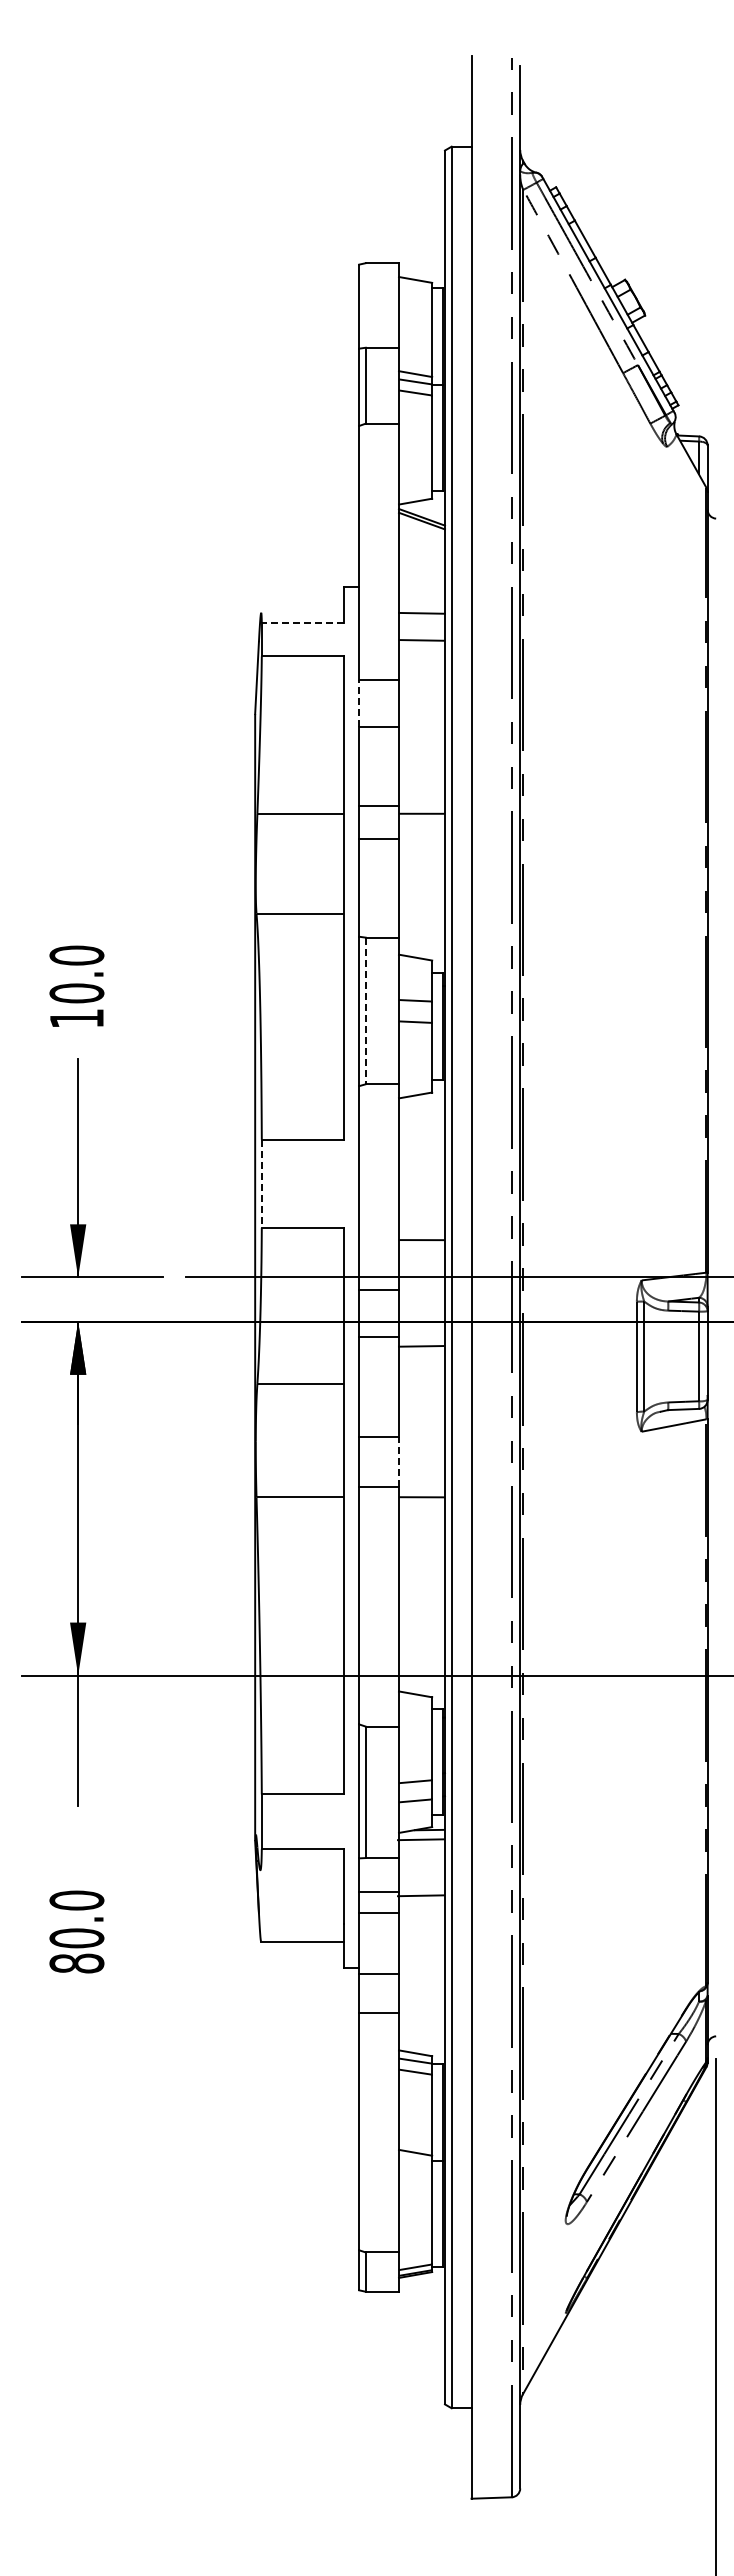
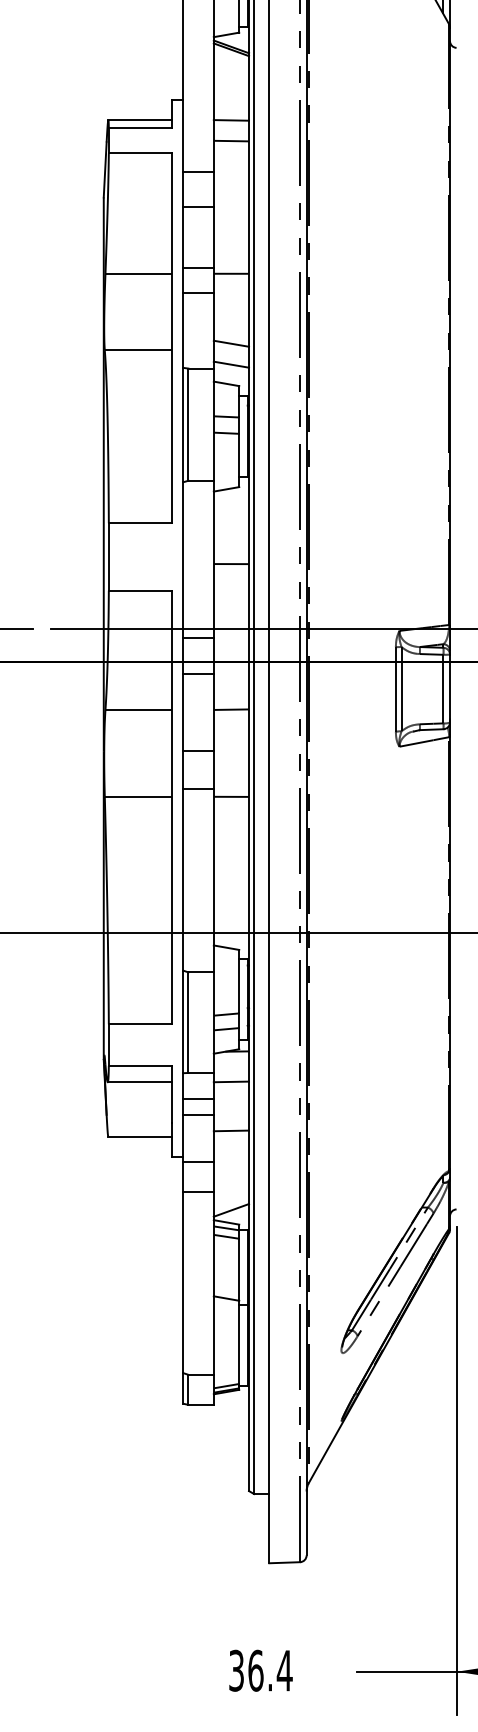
line: (302, 612) -> (139, 119), added
line: (302, 622) -> (139, 127), dashed -> solid
line: (359, 703) -> (183, 189), dashed -> solid
line: (421, 905) -> (231, 343), added
line: (421, 932) -> (231, 364), added
line: (365, 1011) -> (188, 425), dashed -> solid
line: (261, 1184) -> (108, 557), dashed -> solid
line: (421, 1240) -> (231, 564), moved
line: (420, 1346) -> (231, 709), moved
line: (398, 1461) -> (213, 769), dashed -> solid
line: (420, 1839) -> (231, 1081), moved
line: (301, 1870) -> (139, 1082), added
line: (420, 1895) -> (231, 1130), moved
line: (421, 2037) -> (231, 1210), added

